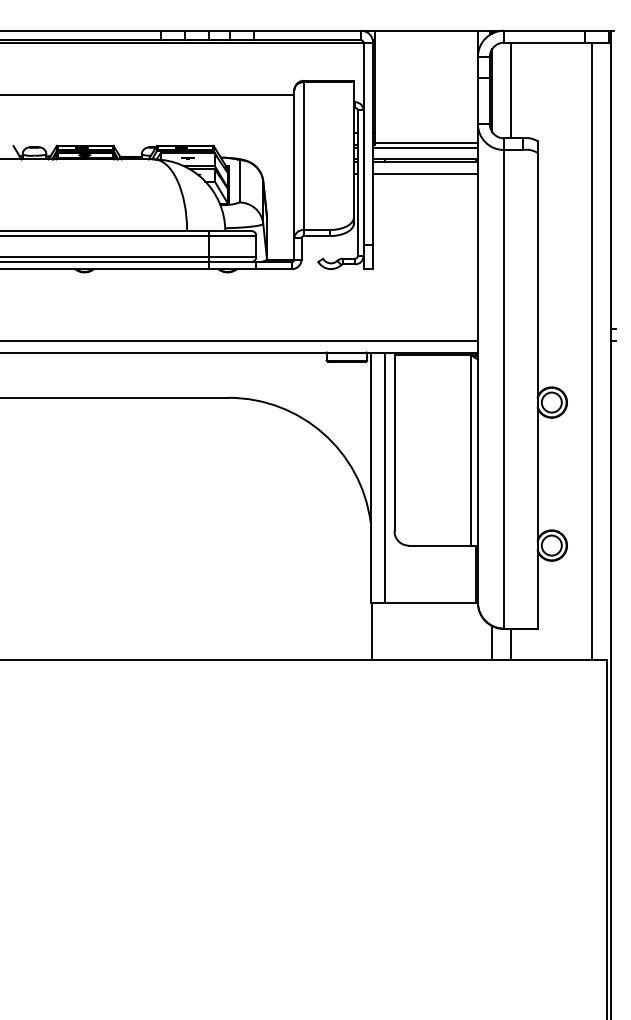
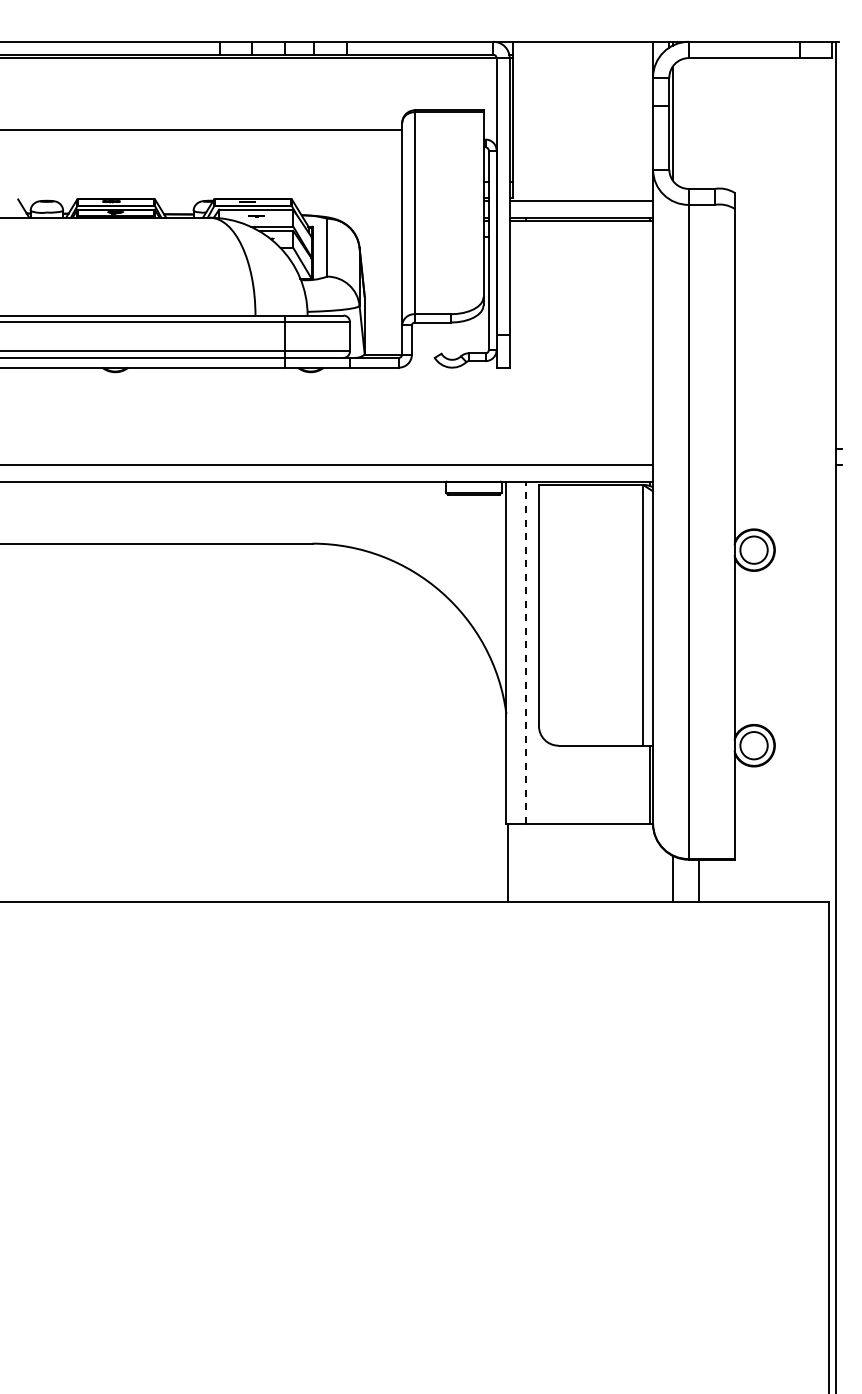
line: (511, 90) -> (698, 123), removed
line: (426, 142) -> (582, 194), removed
line: (425, 173) -> (581, 237), removed
line: (592, 351) -> (809, 480), removed
line: (384, 477) -> (525, 652), solid -> dashed

